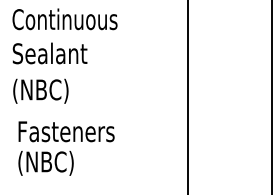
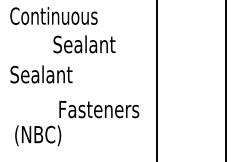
text: (50, 53) -> (84, 44), moved
text: (50, 90) -> (41, 75), (NBC) -> Sealant
text: (66, 131) -> (99, 109), moved

